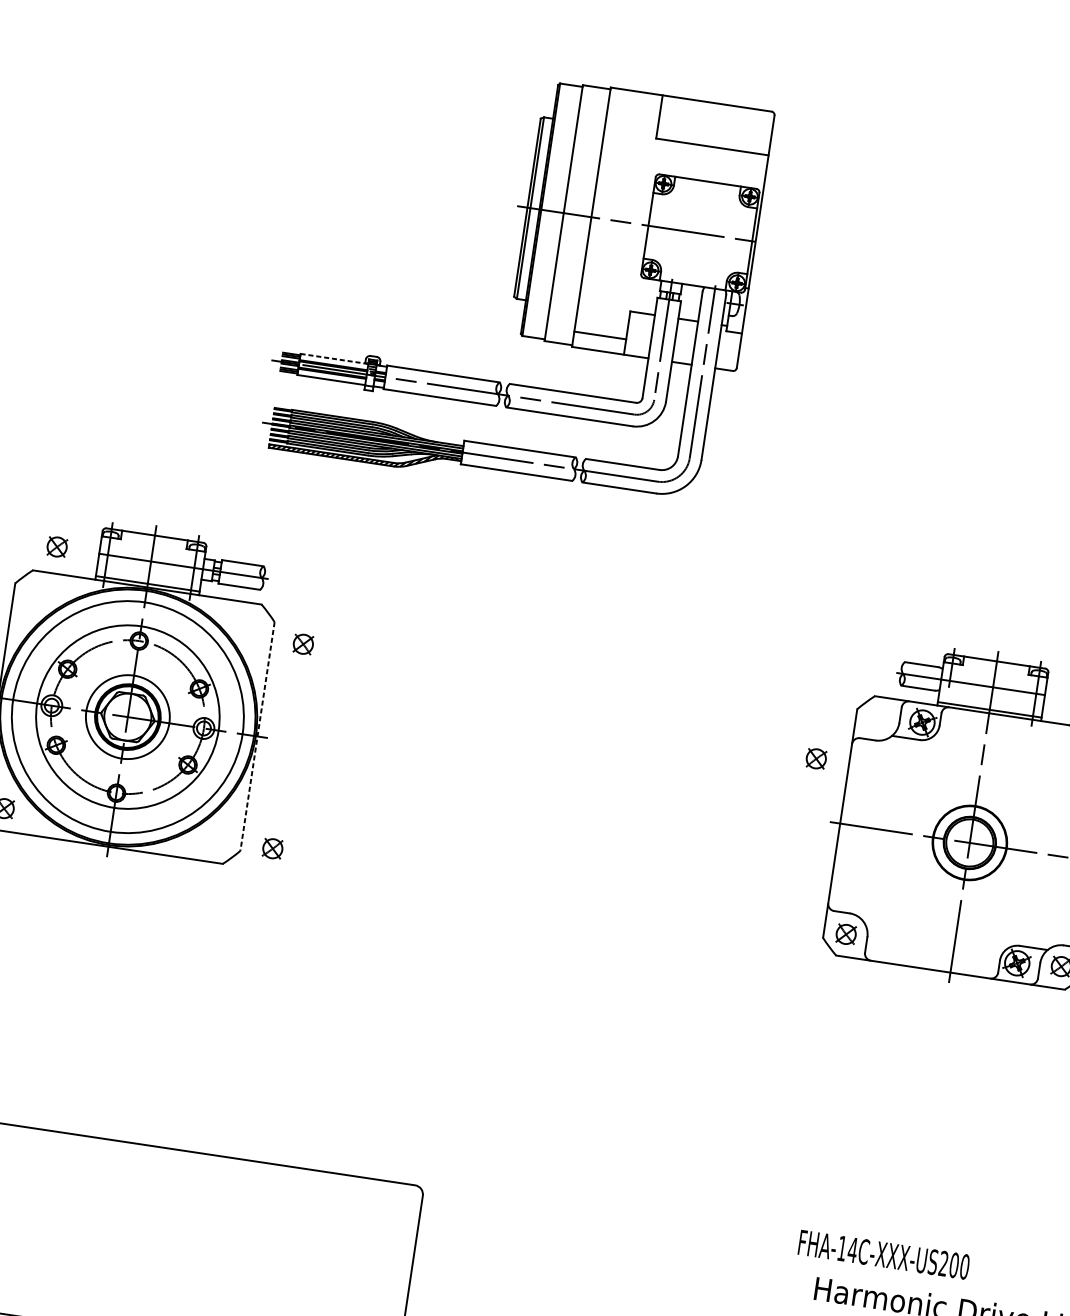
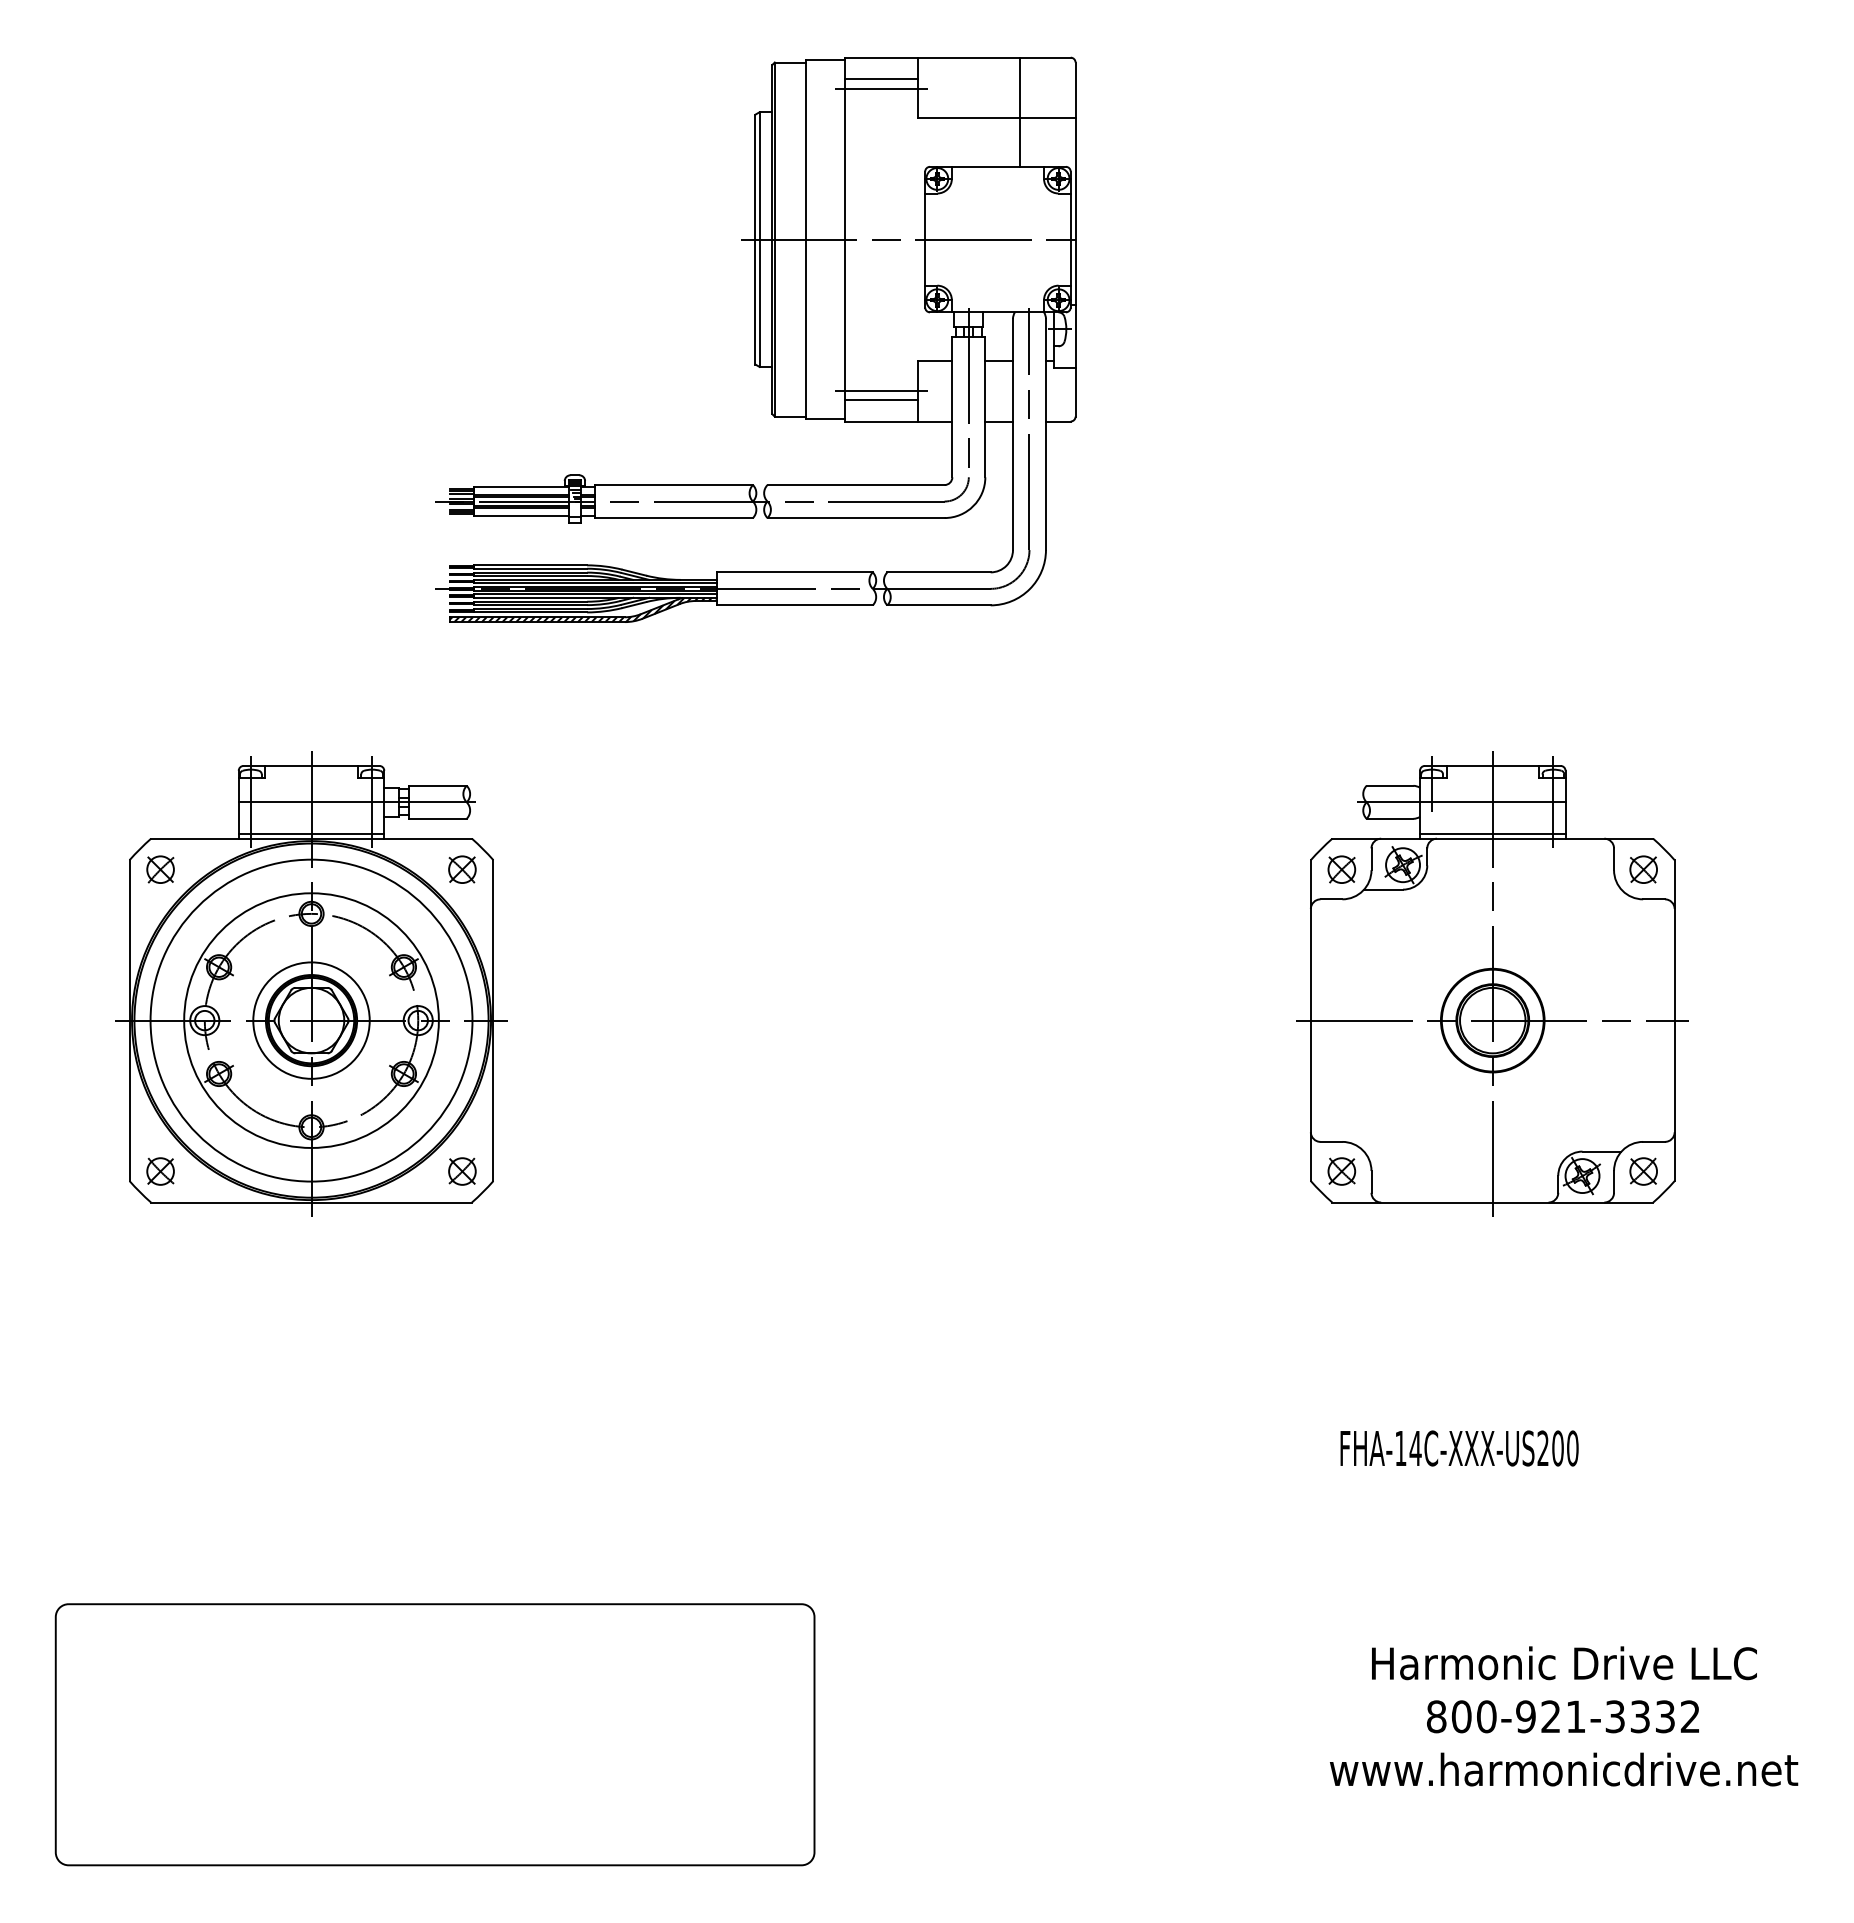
line: (634, 107) -> (881, 79), added
line: (633, 113) -> (881, 88), added
line: (729, 144) -> (1019, 111), added
line: (601, 328) -> (881, 390), added
line: (334, 358) -> (521, 486), dashed -> solid
part: (57, 546) -> (160, 869), moved
part: (303, 644) -> (462, 869), moved
line: (257, 737) -> (493, 1021), dashed -> solid
part: (816, 758) -> (1341, 869), moved
part: (272, 848) -> (462, 1171), moved
text: (884, 1254) -> (1459, 1448), moved

